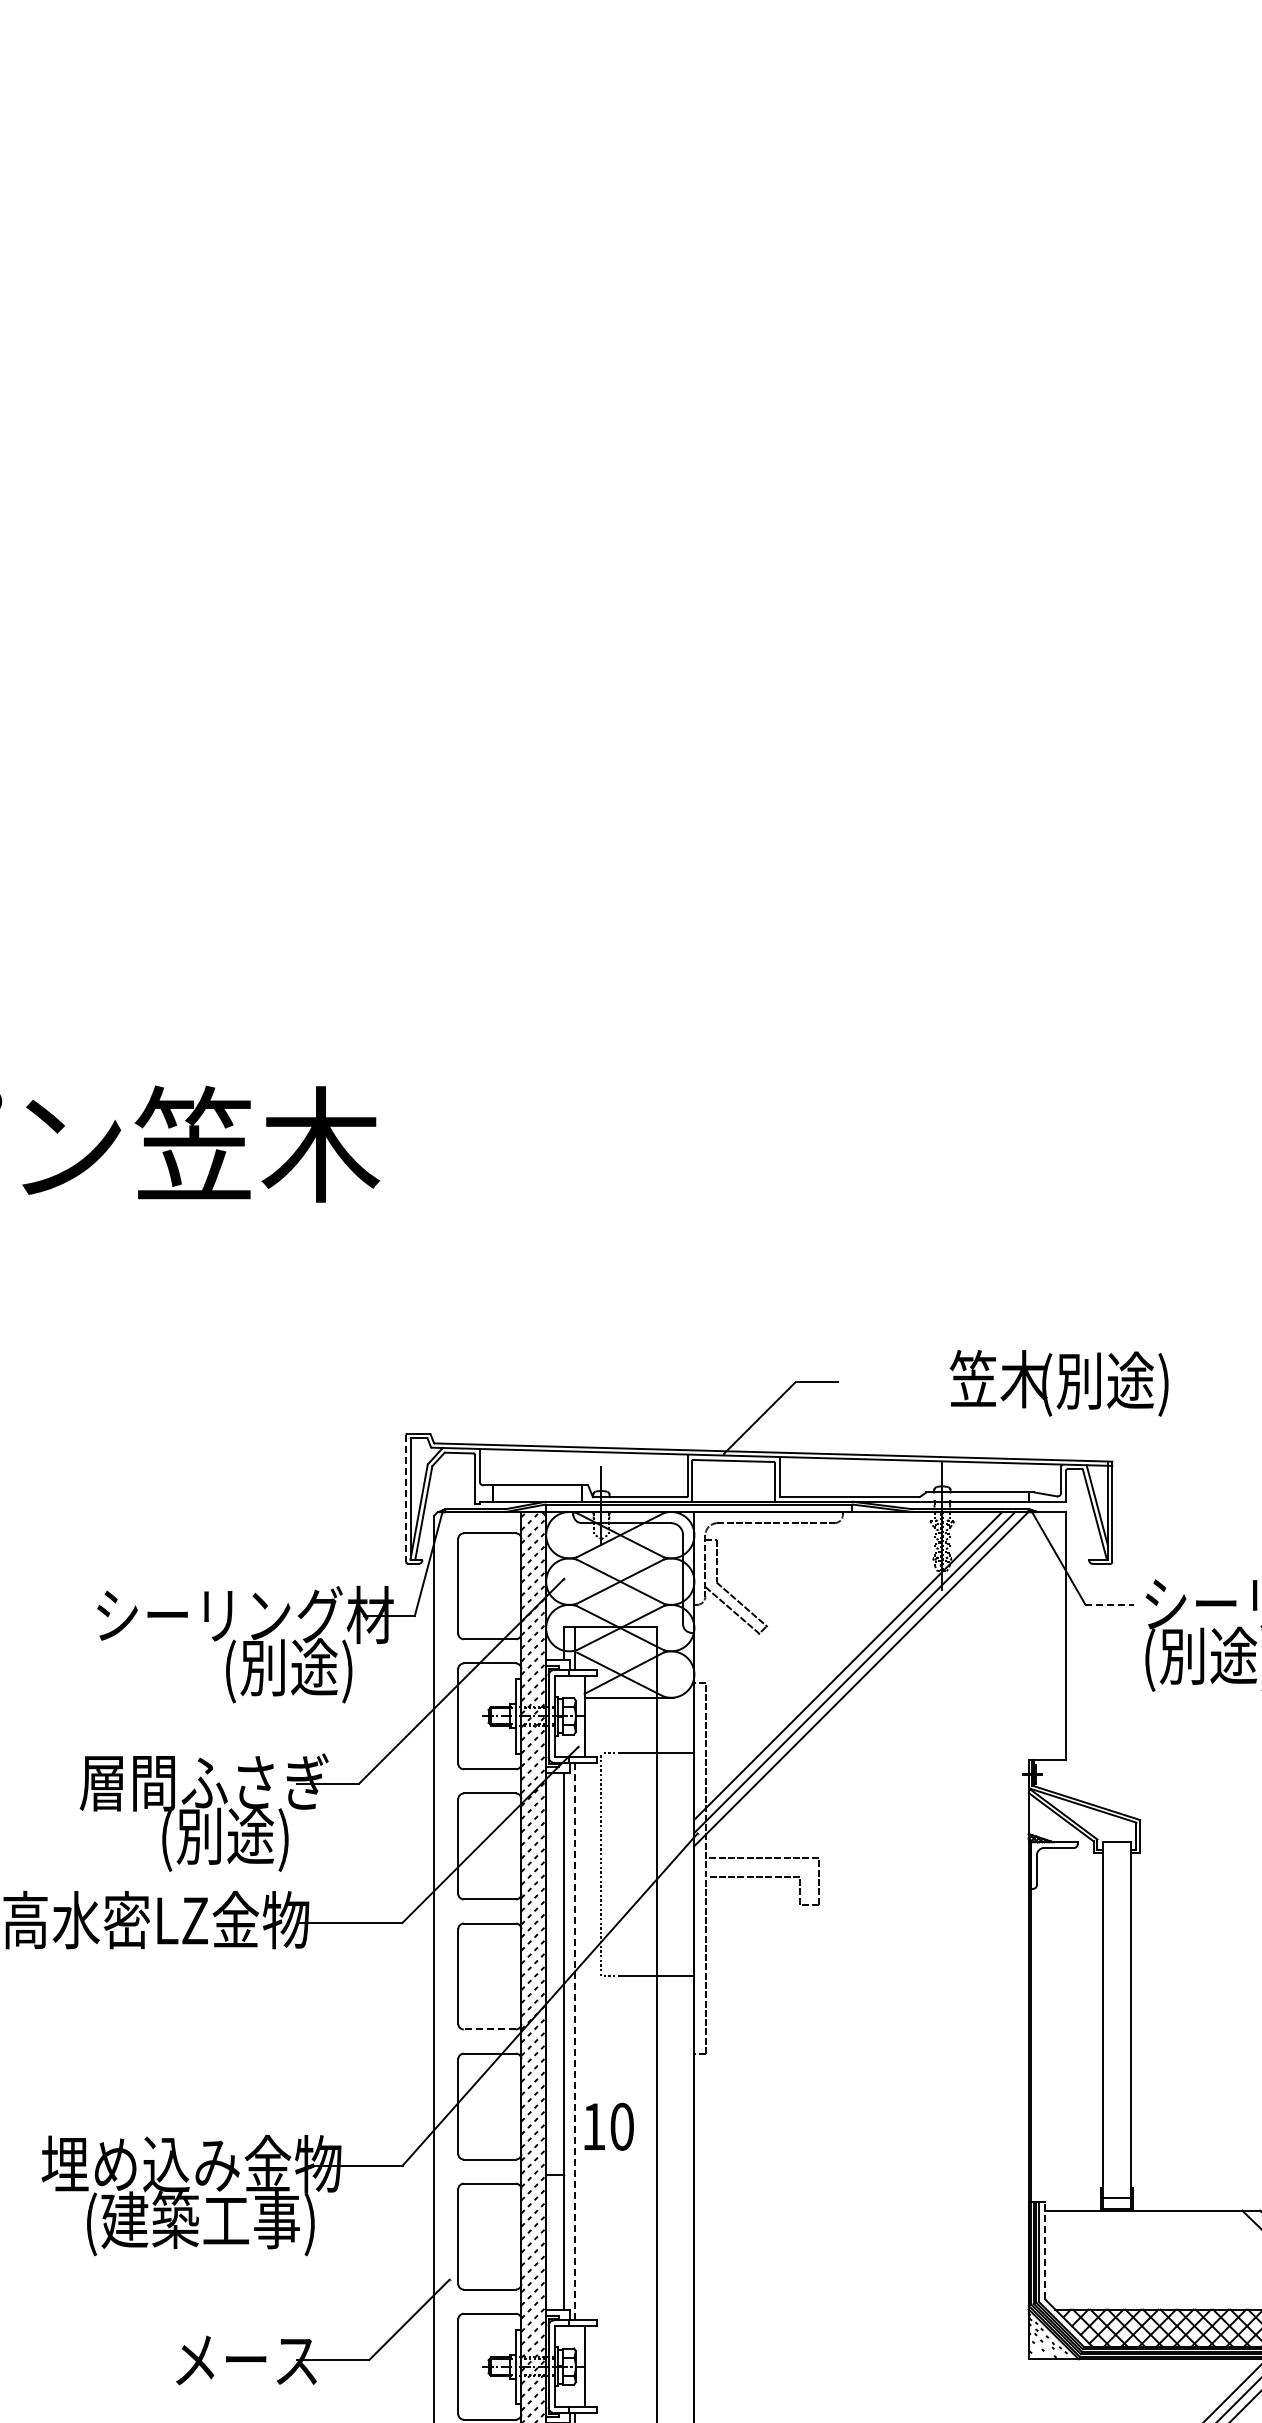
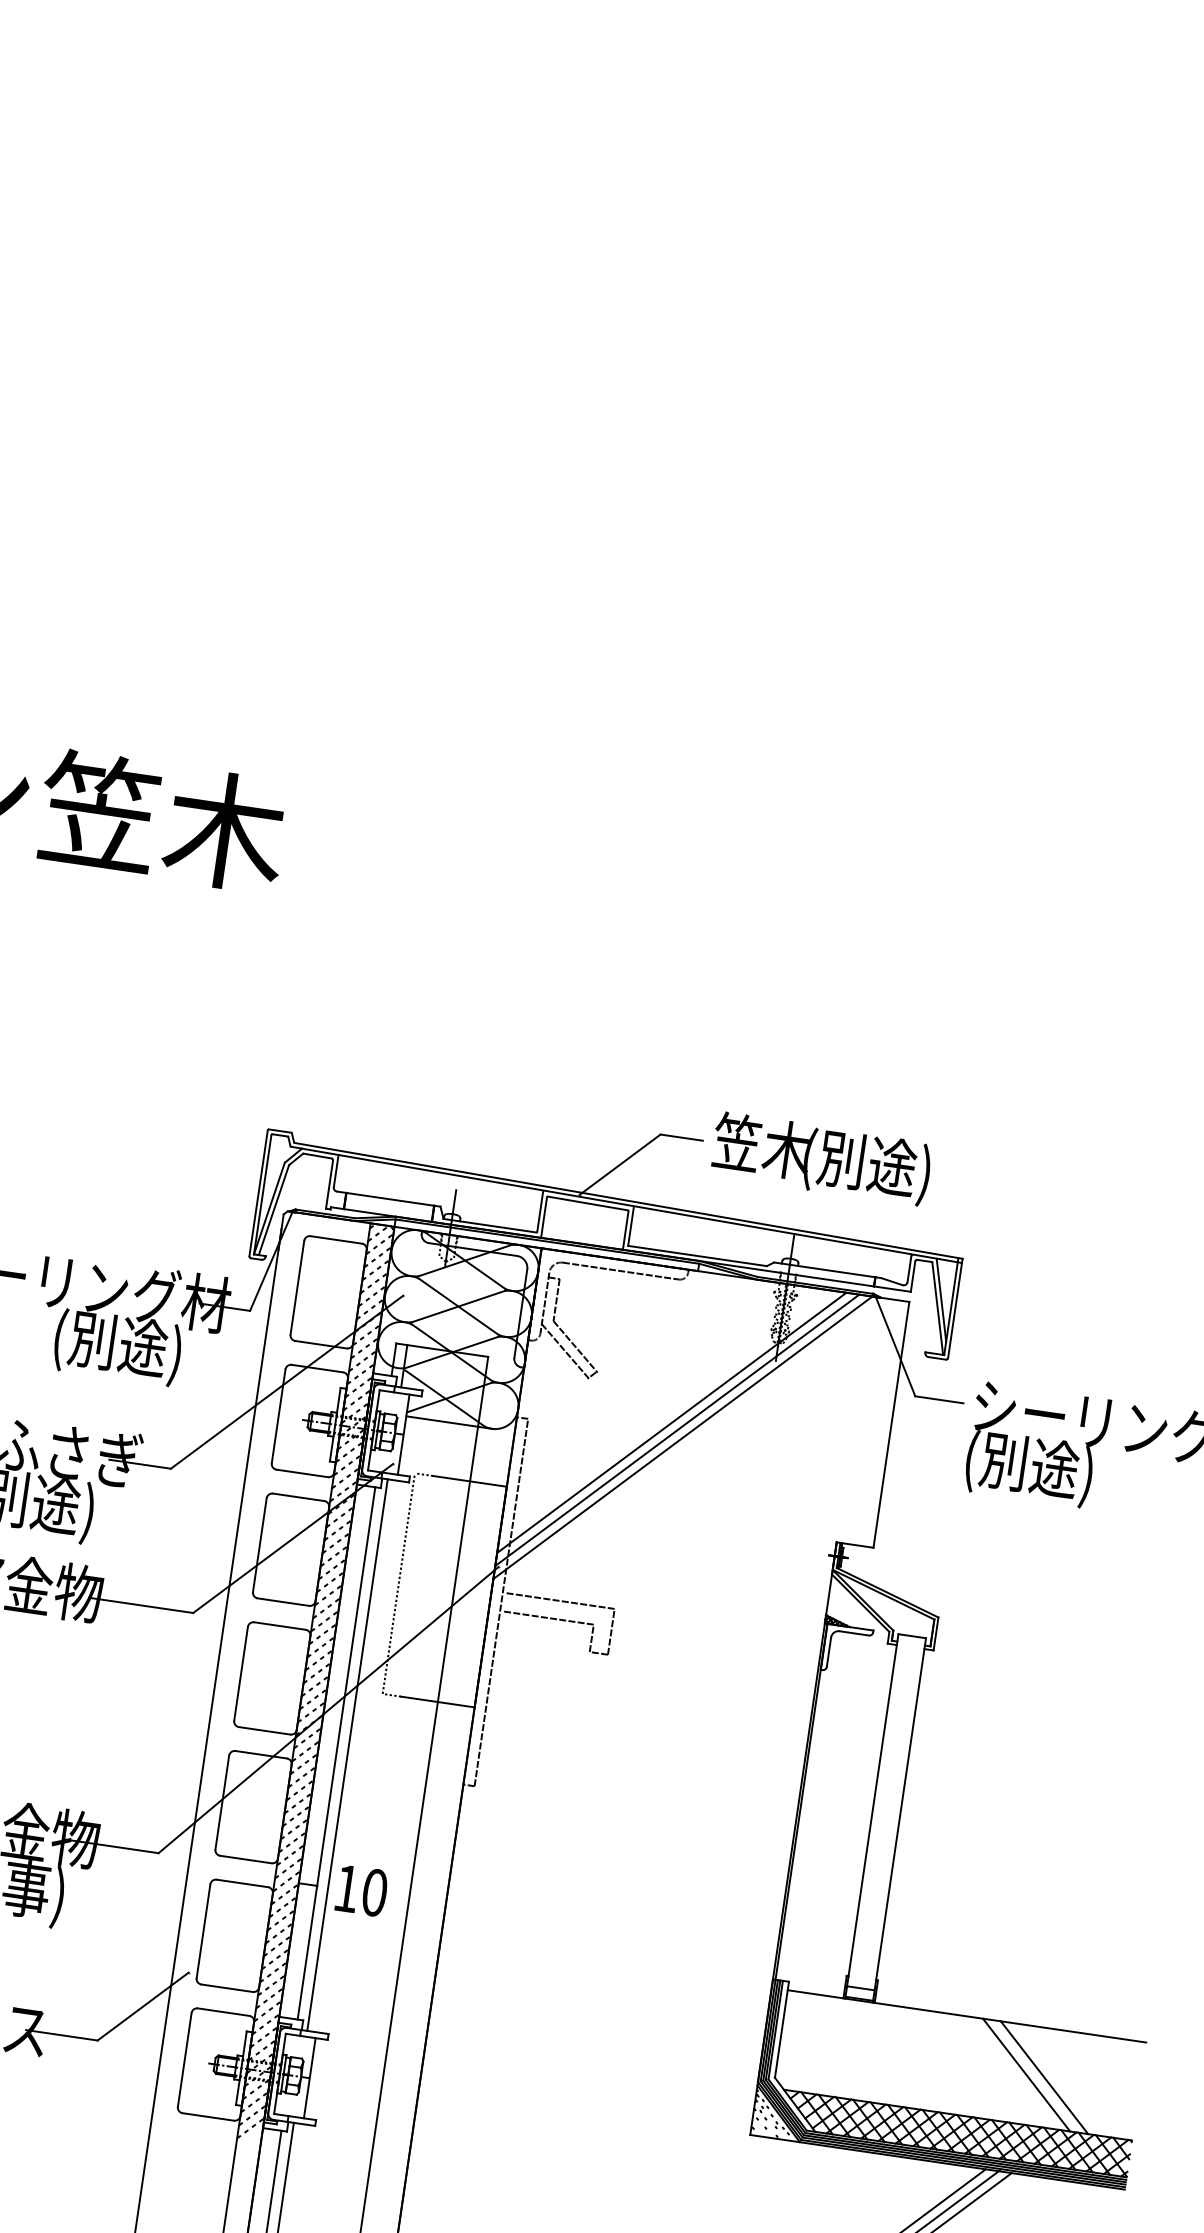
text: (1058, 1383) -> (820, 1159), moved
line: (406, 1498) -> (258, 1193), dashed -> solid
line: (1110, 1604) -> (940, 1399), dashed -> solid
line: (489, 2029) -> (264, 1730), dashed -> solid
line: (575, 2041) -> (347, 1755), dashed -> solid
text: (608, 2126) -> (361, 1890), moved
line: (1044, 2250) -> (781, 2029), dashed -> solid

